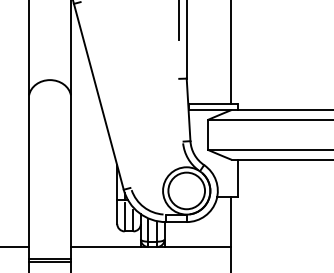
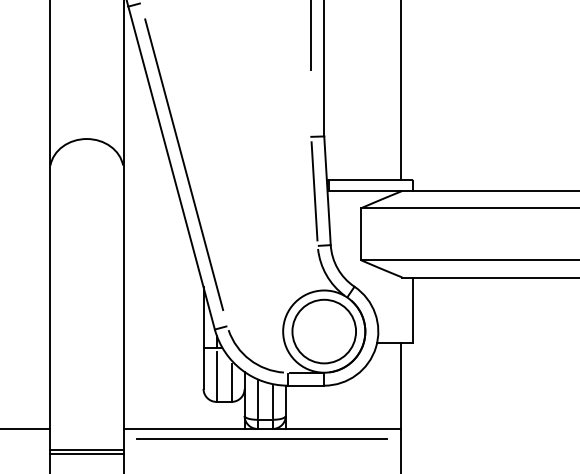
line: (105, 94) -> (183, 164), added
line: (180, 109) -> (313, 190), added
line: (150, 252) -> (261, 438), added

